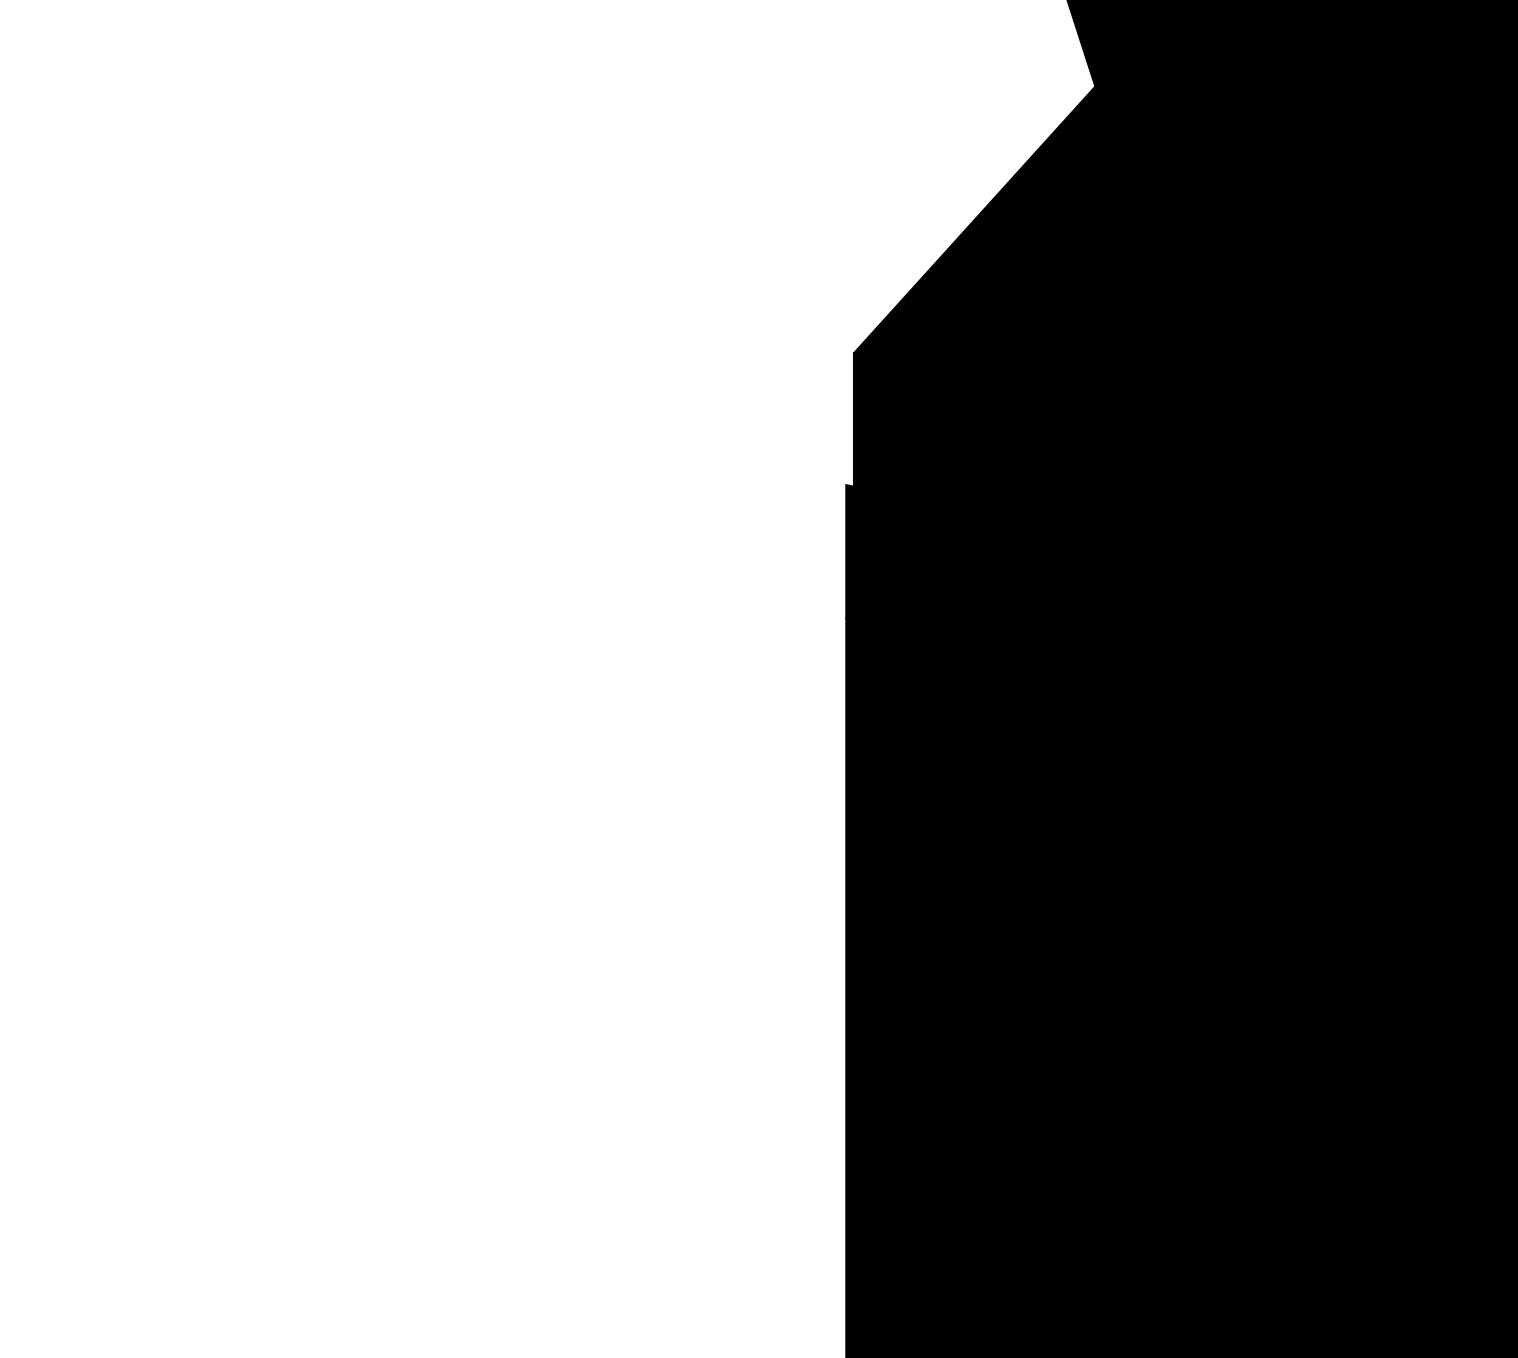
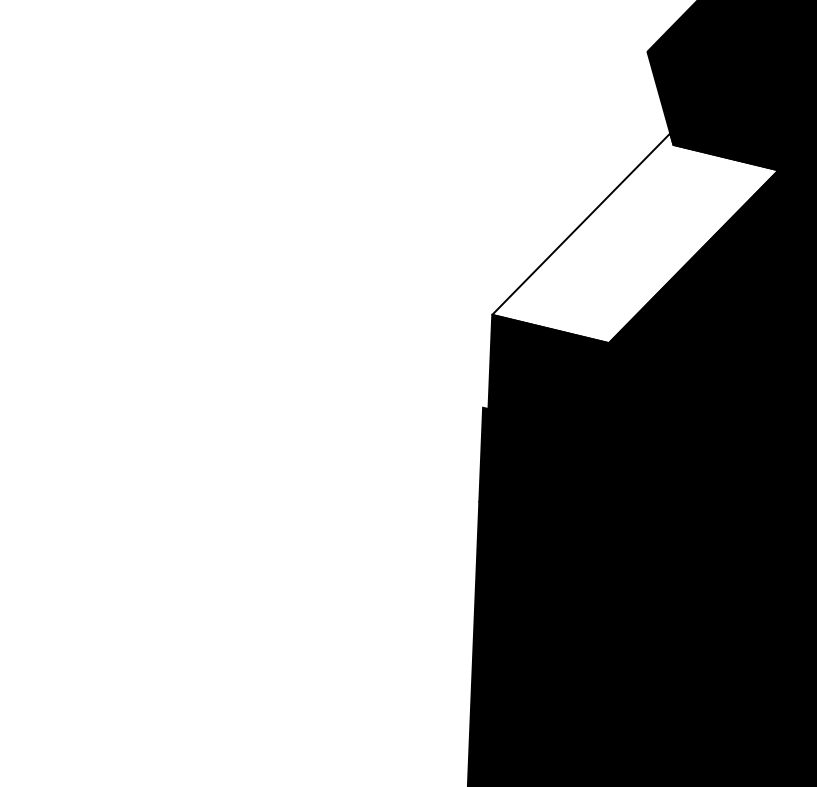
fill: (1051, 236) -> (635, 238), removed

